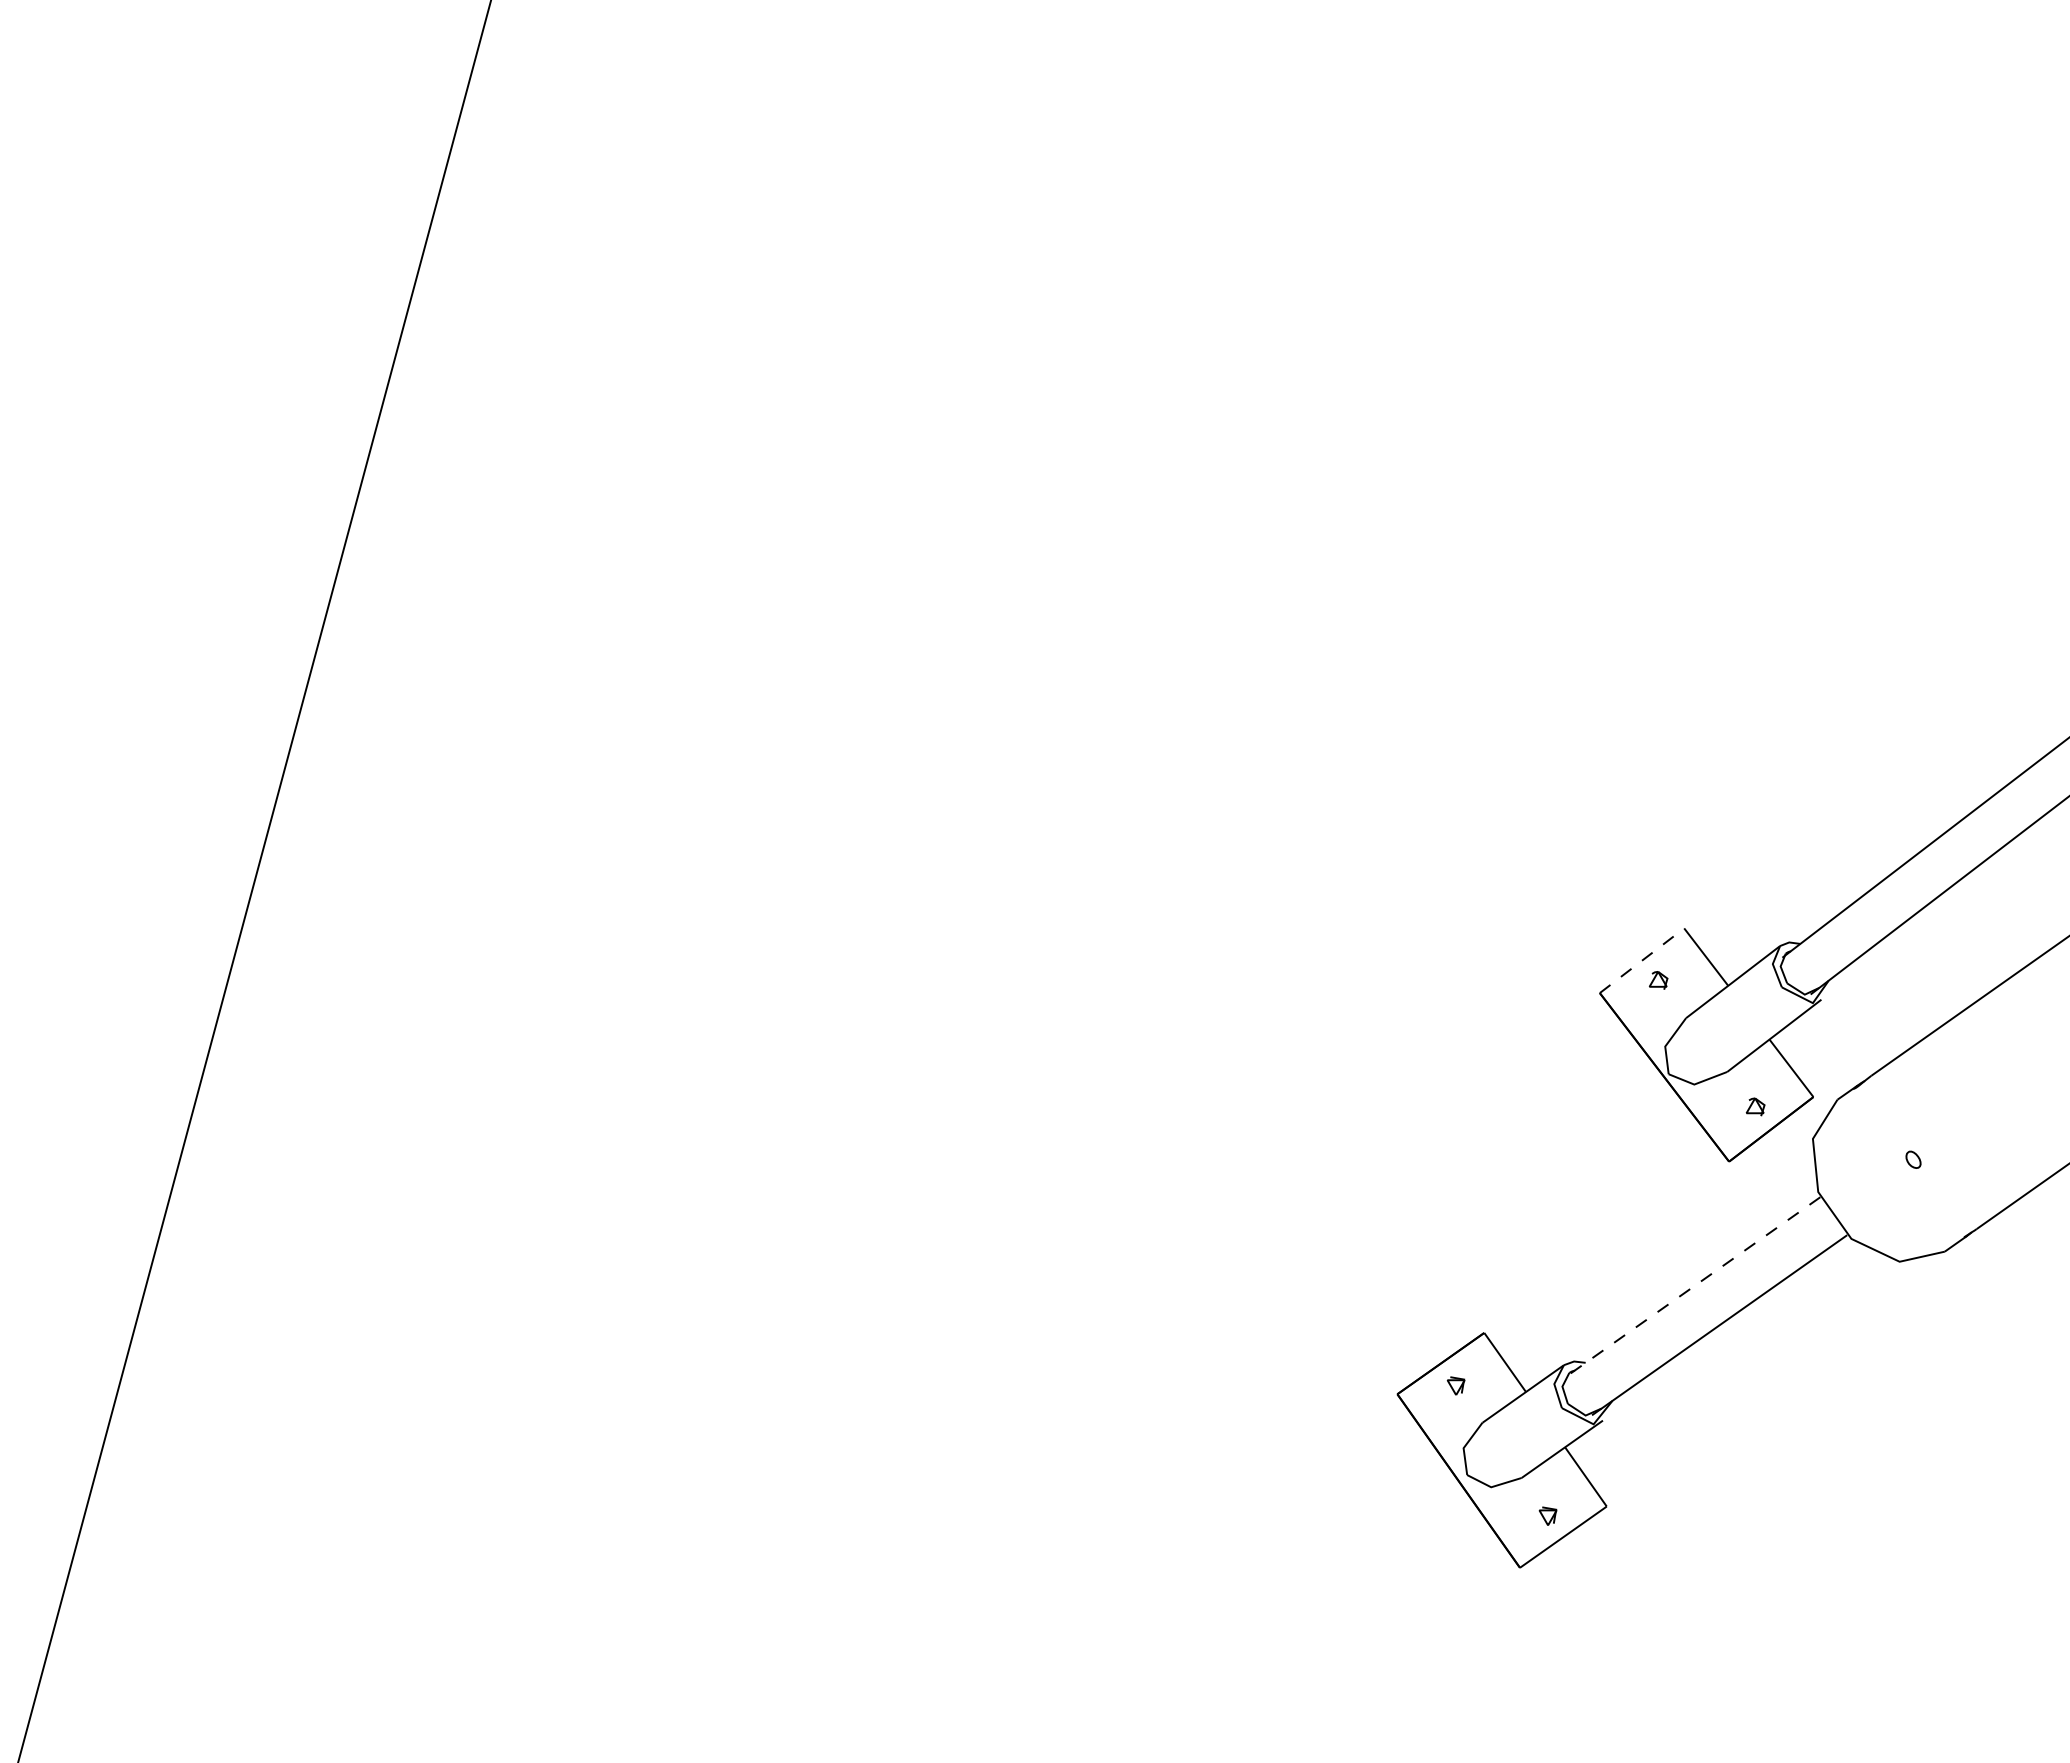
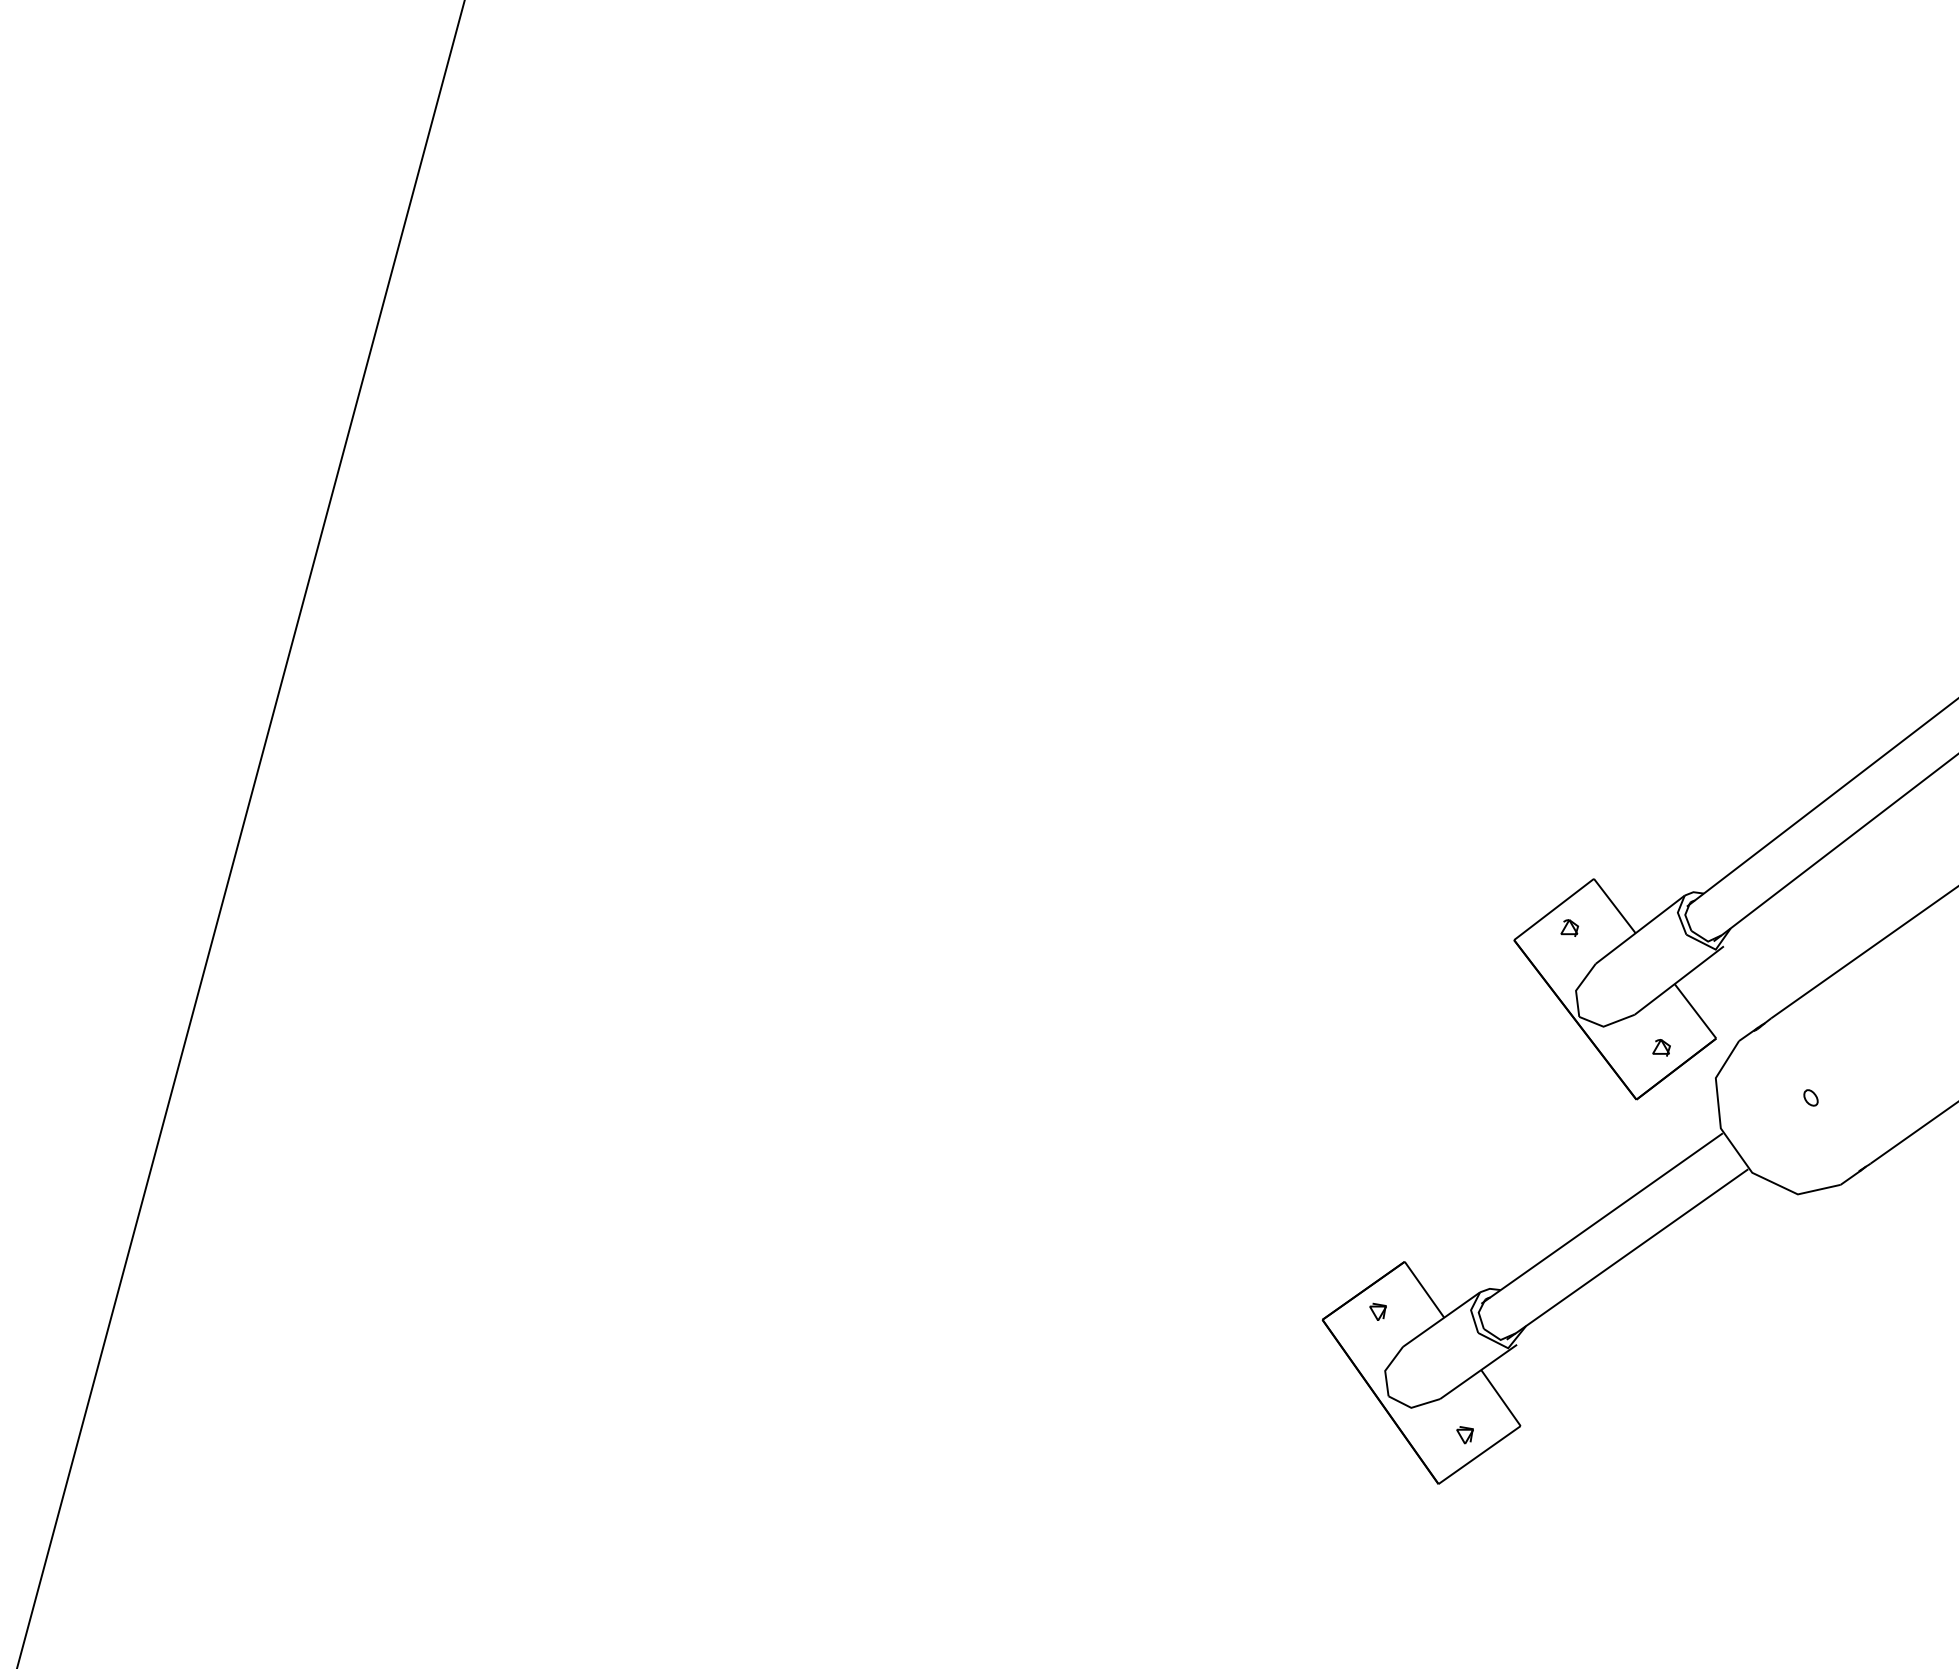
line: (1642, 960) -> (1554, 909), dashed -> solid
line: (1692, 1287) -> (1601, 1218), dashed -> solid

